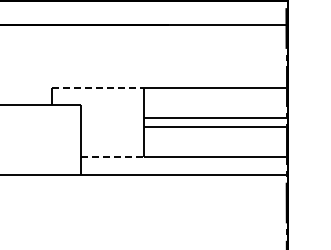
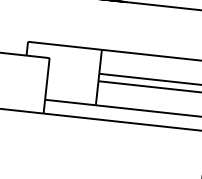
line: (98, 87) -> (65, 45), dashed -> solid
line: (112, 157) -> (70, 102), dashed -> solid

